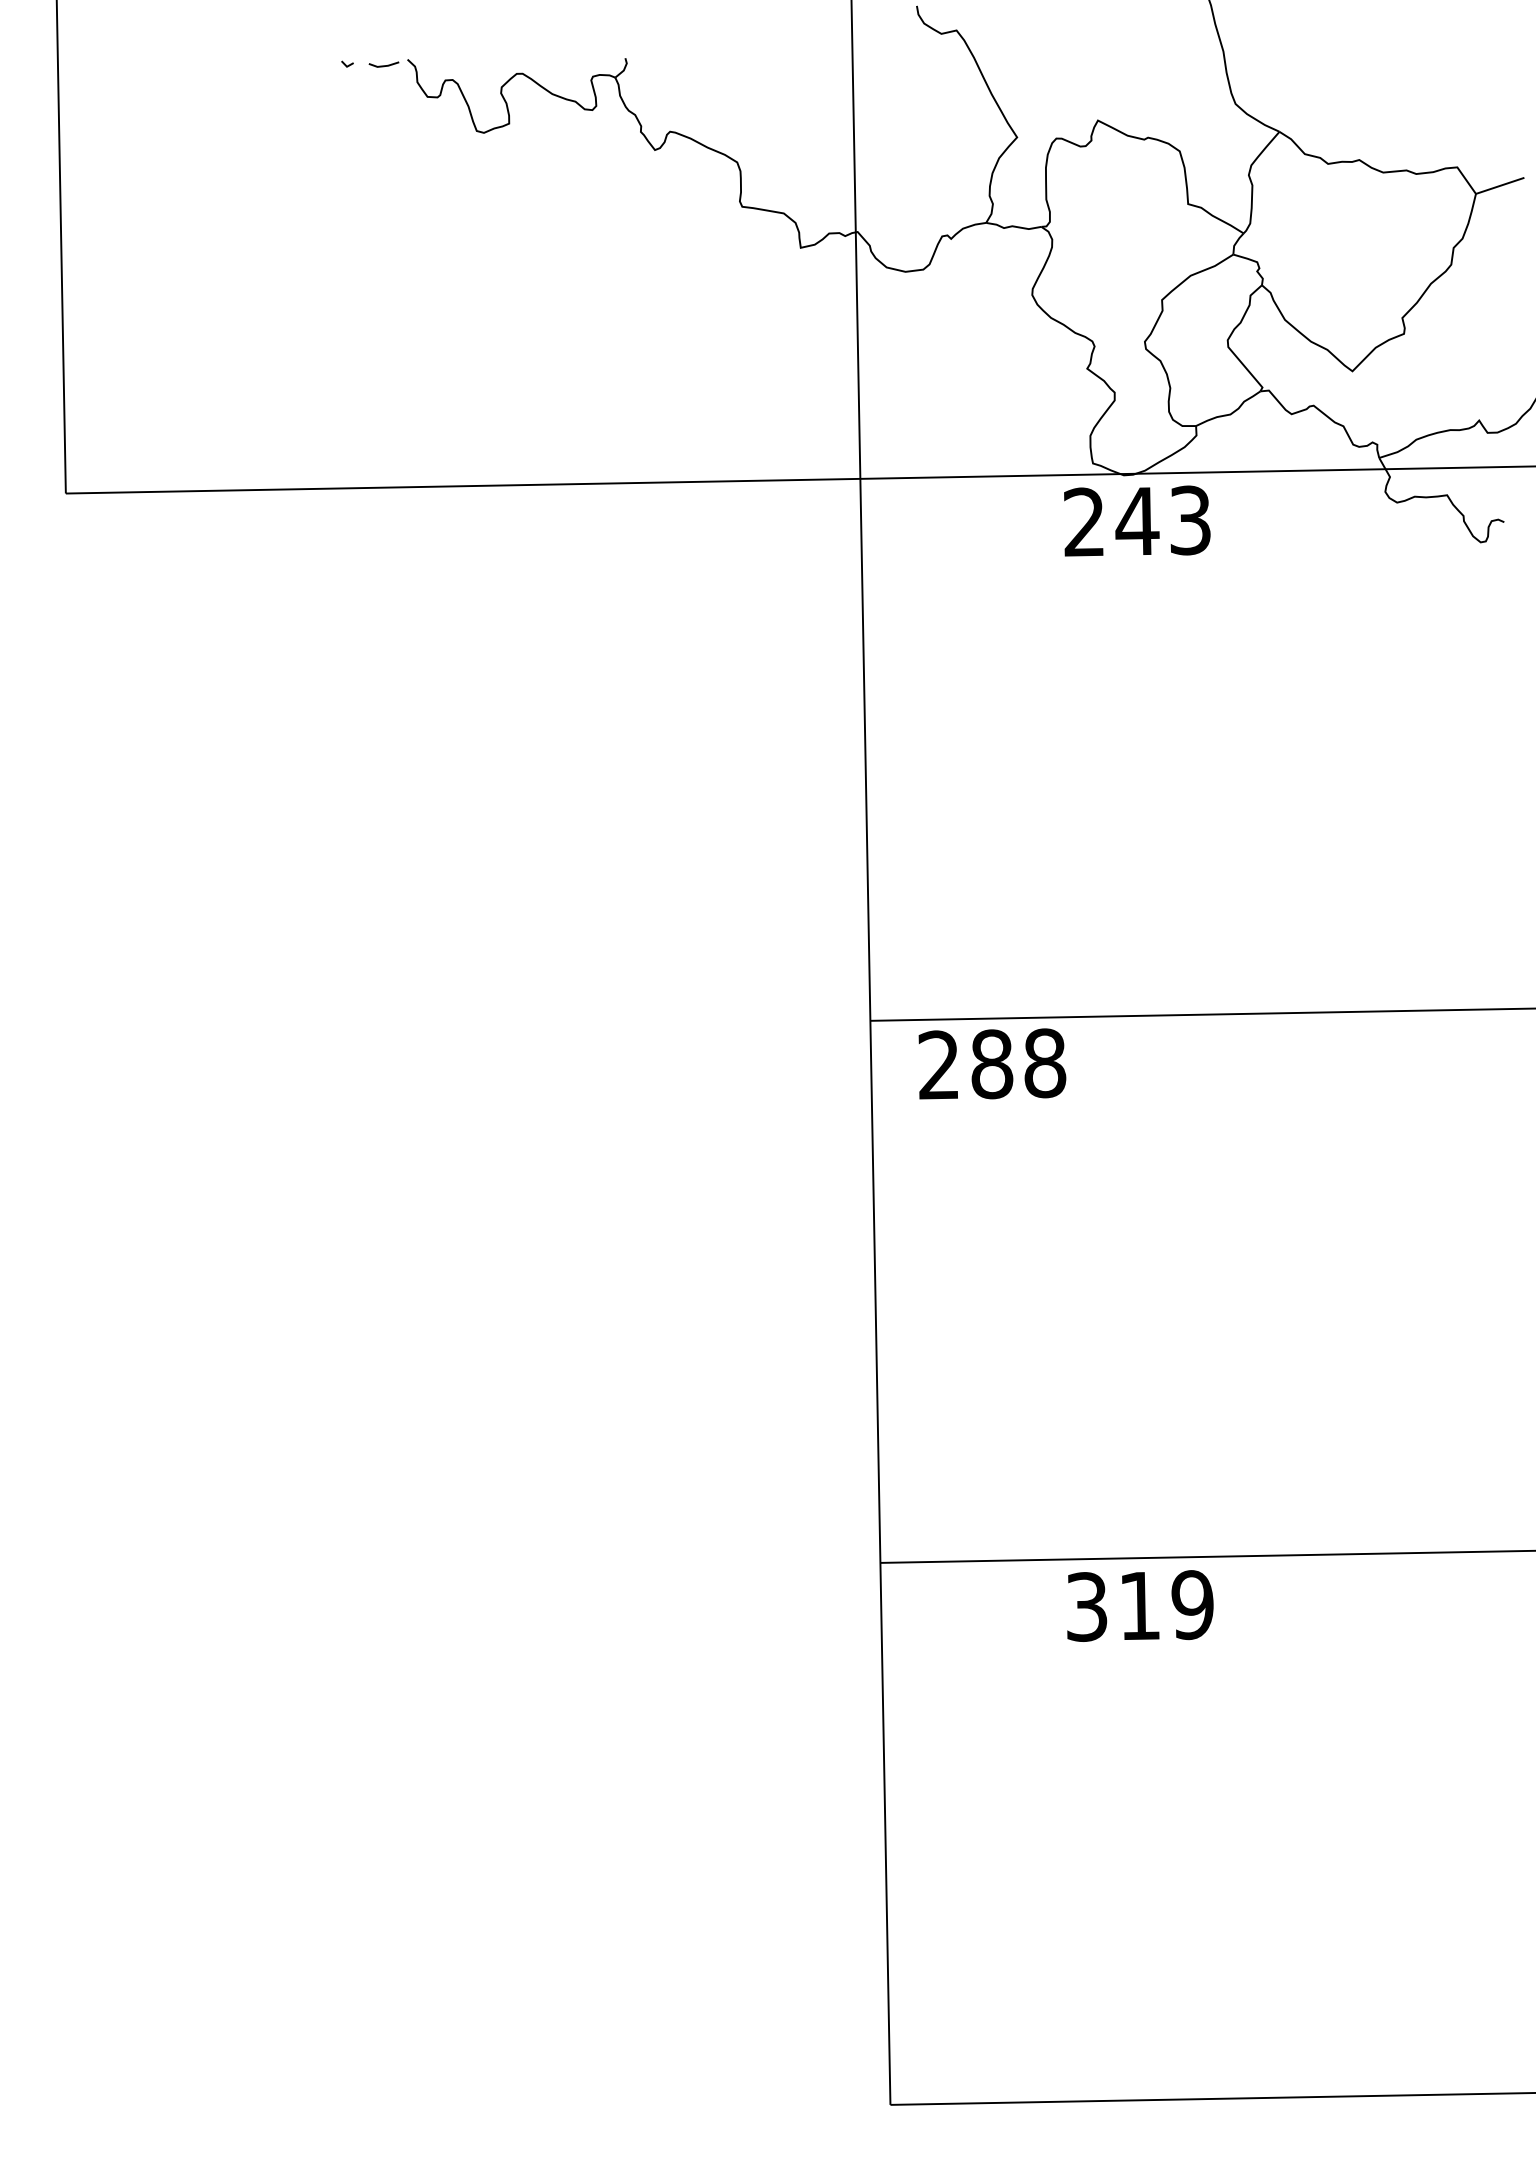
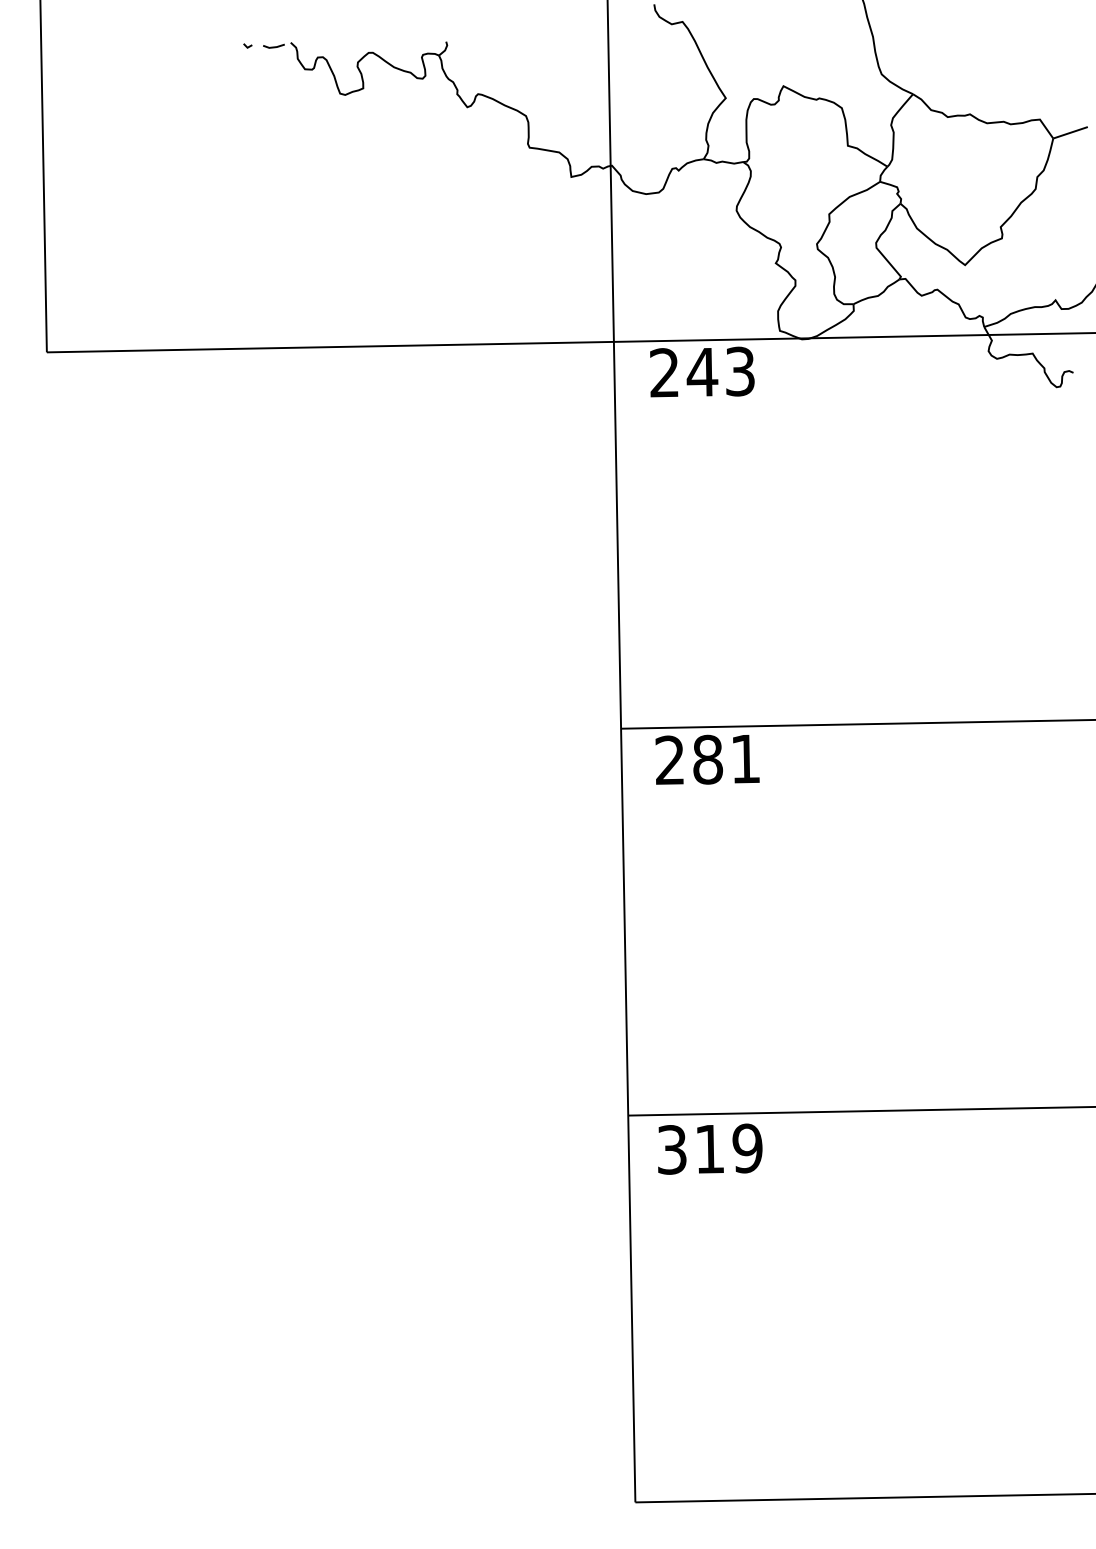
text: (1137, 520) -> (702, 371), moved
text: (1045, 1063) -> (746, 759), 288 -> 281
text: (1140, 1605) -> (710, 1148), moved

